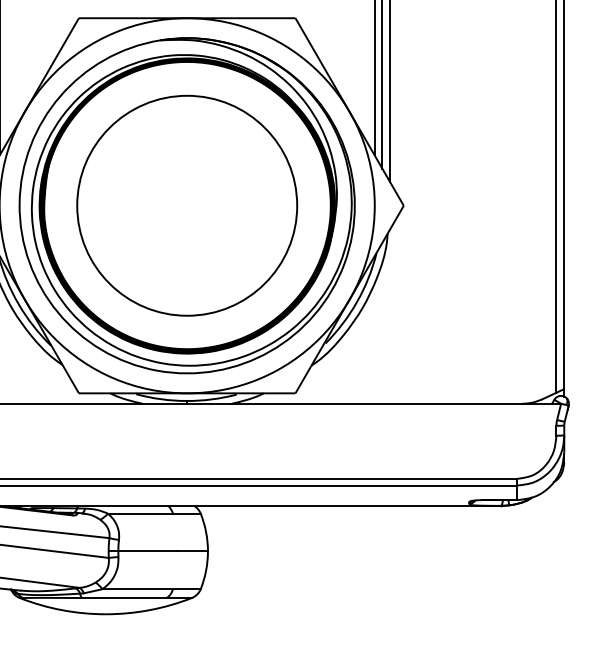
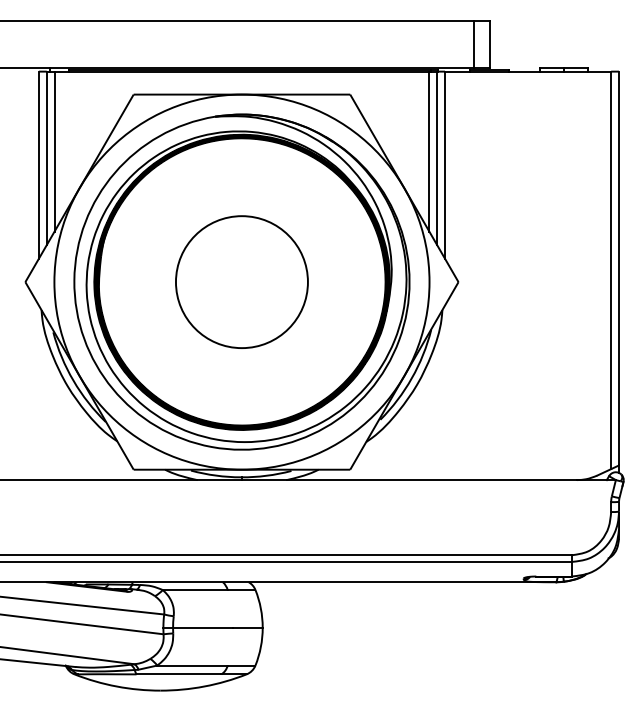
circle: (186, 206) -> (241, 282), size x0.6

